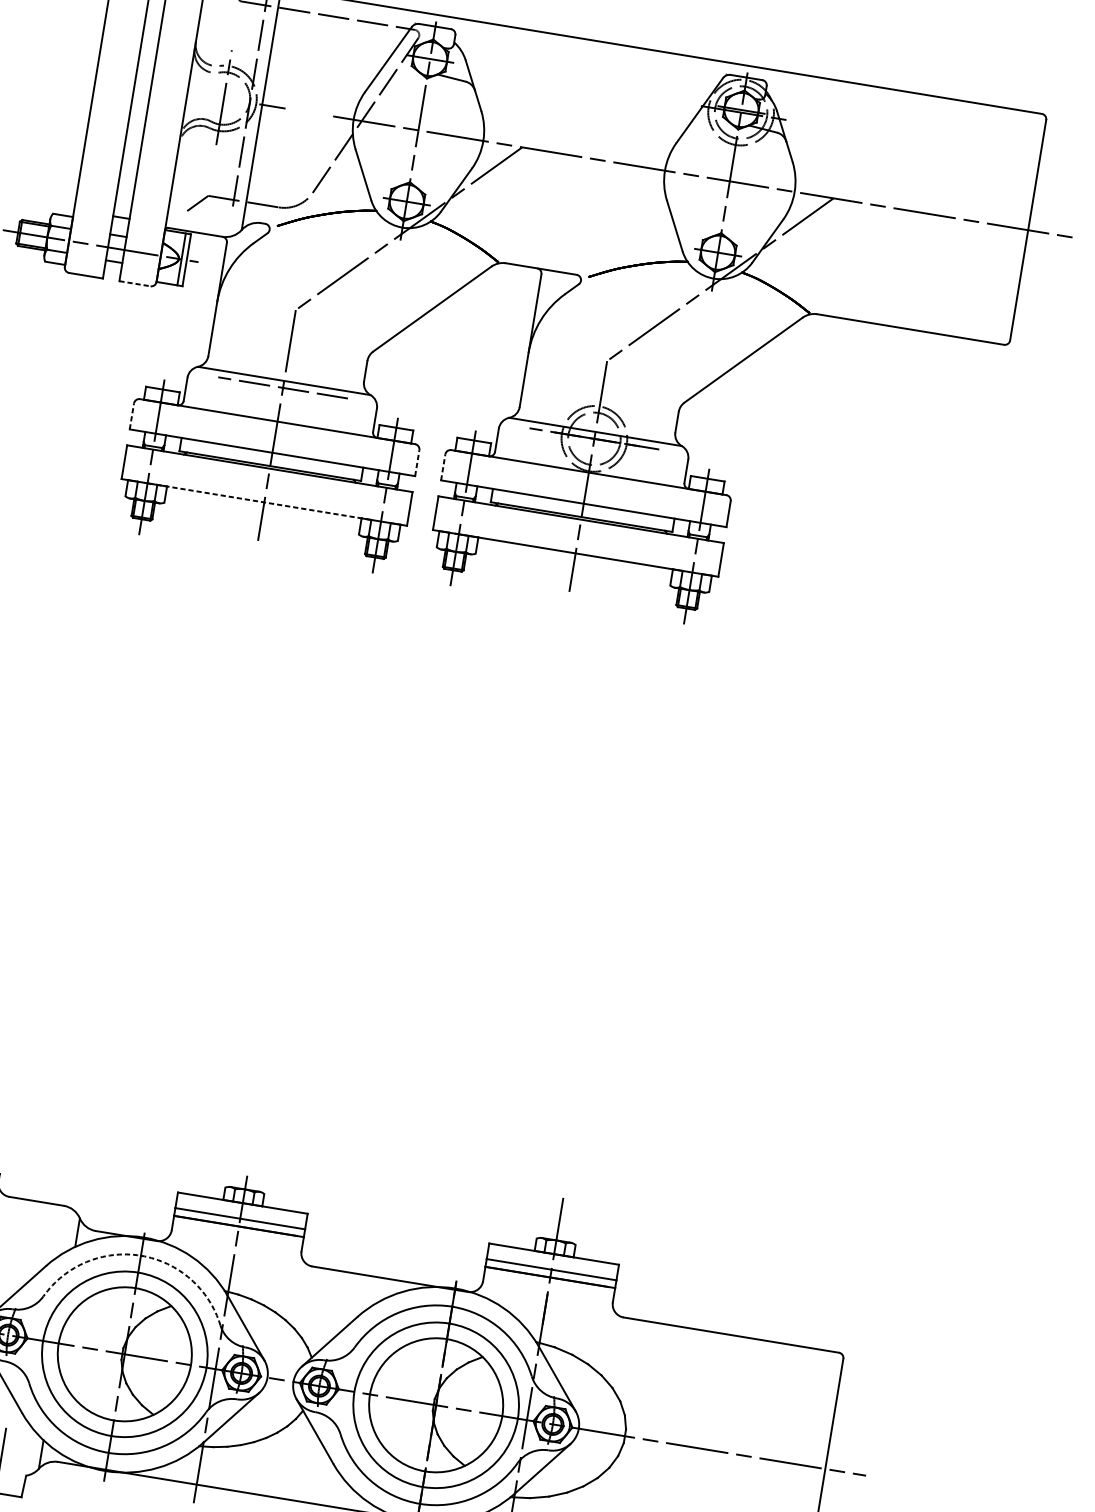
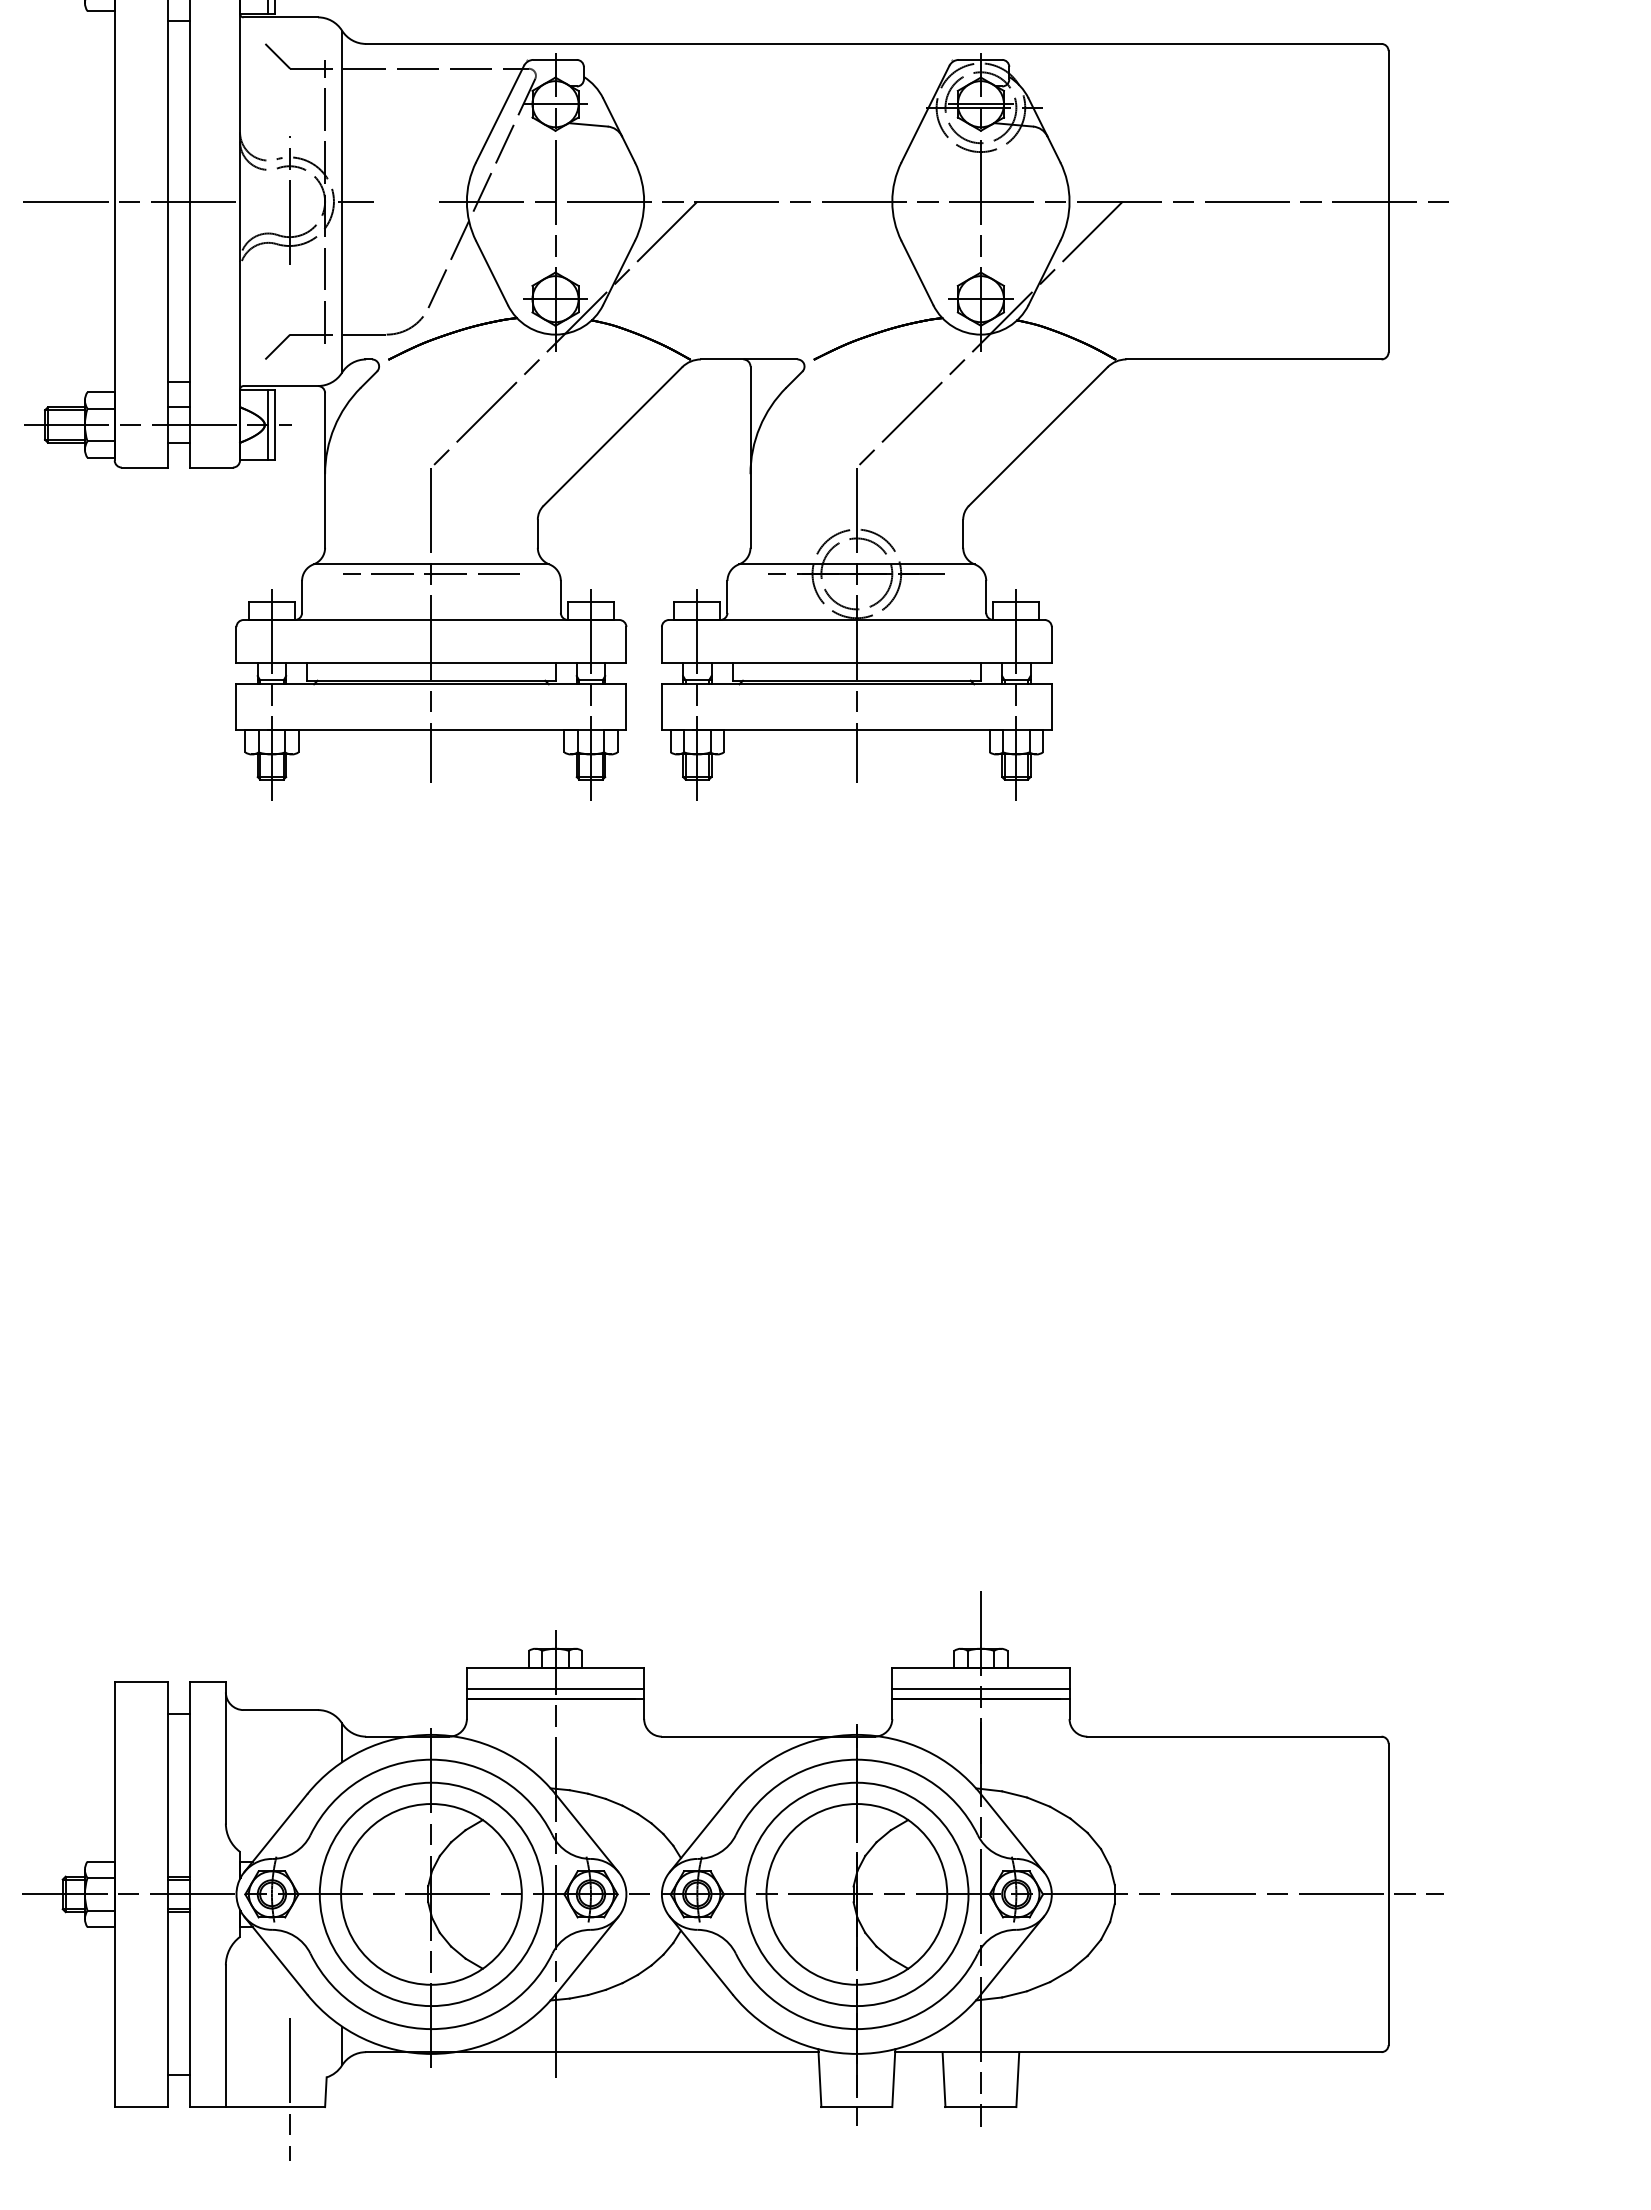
line: (106, 79) -> (129, 201), added
line: (135, 283) -> (212, 467), dashed -> solid
line: (131, 416) -> (236, 644), dashed -> solid
line: (417, 462) -> (626, 644), dashed -> solid
line: (442, 467) -> (661, 644), dashed -> solid
line: (257, 501) -> (422, 730), dashed -> solid
arc: (141, 1255) -> (431, 1759), dashed -> solid

